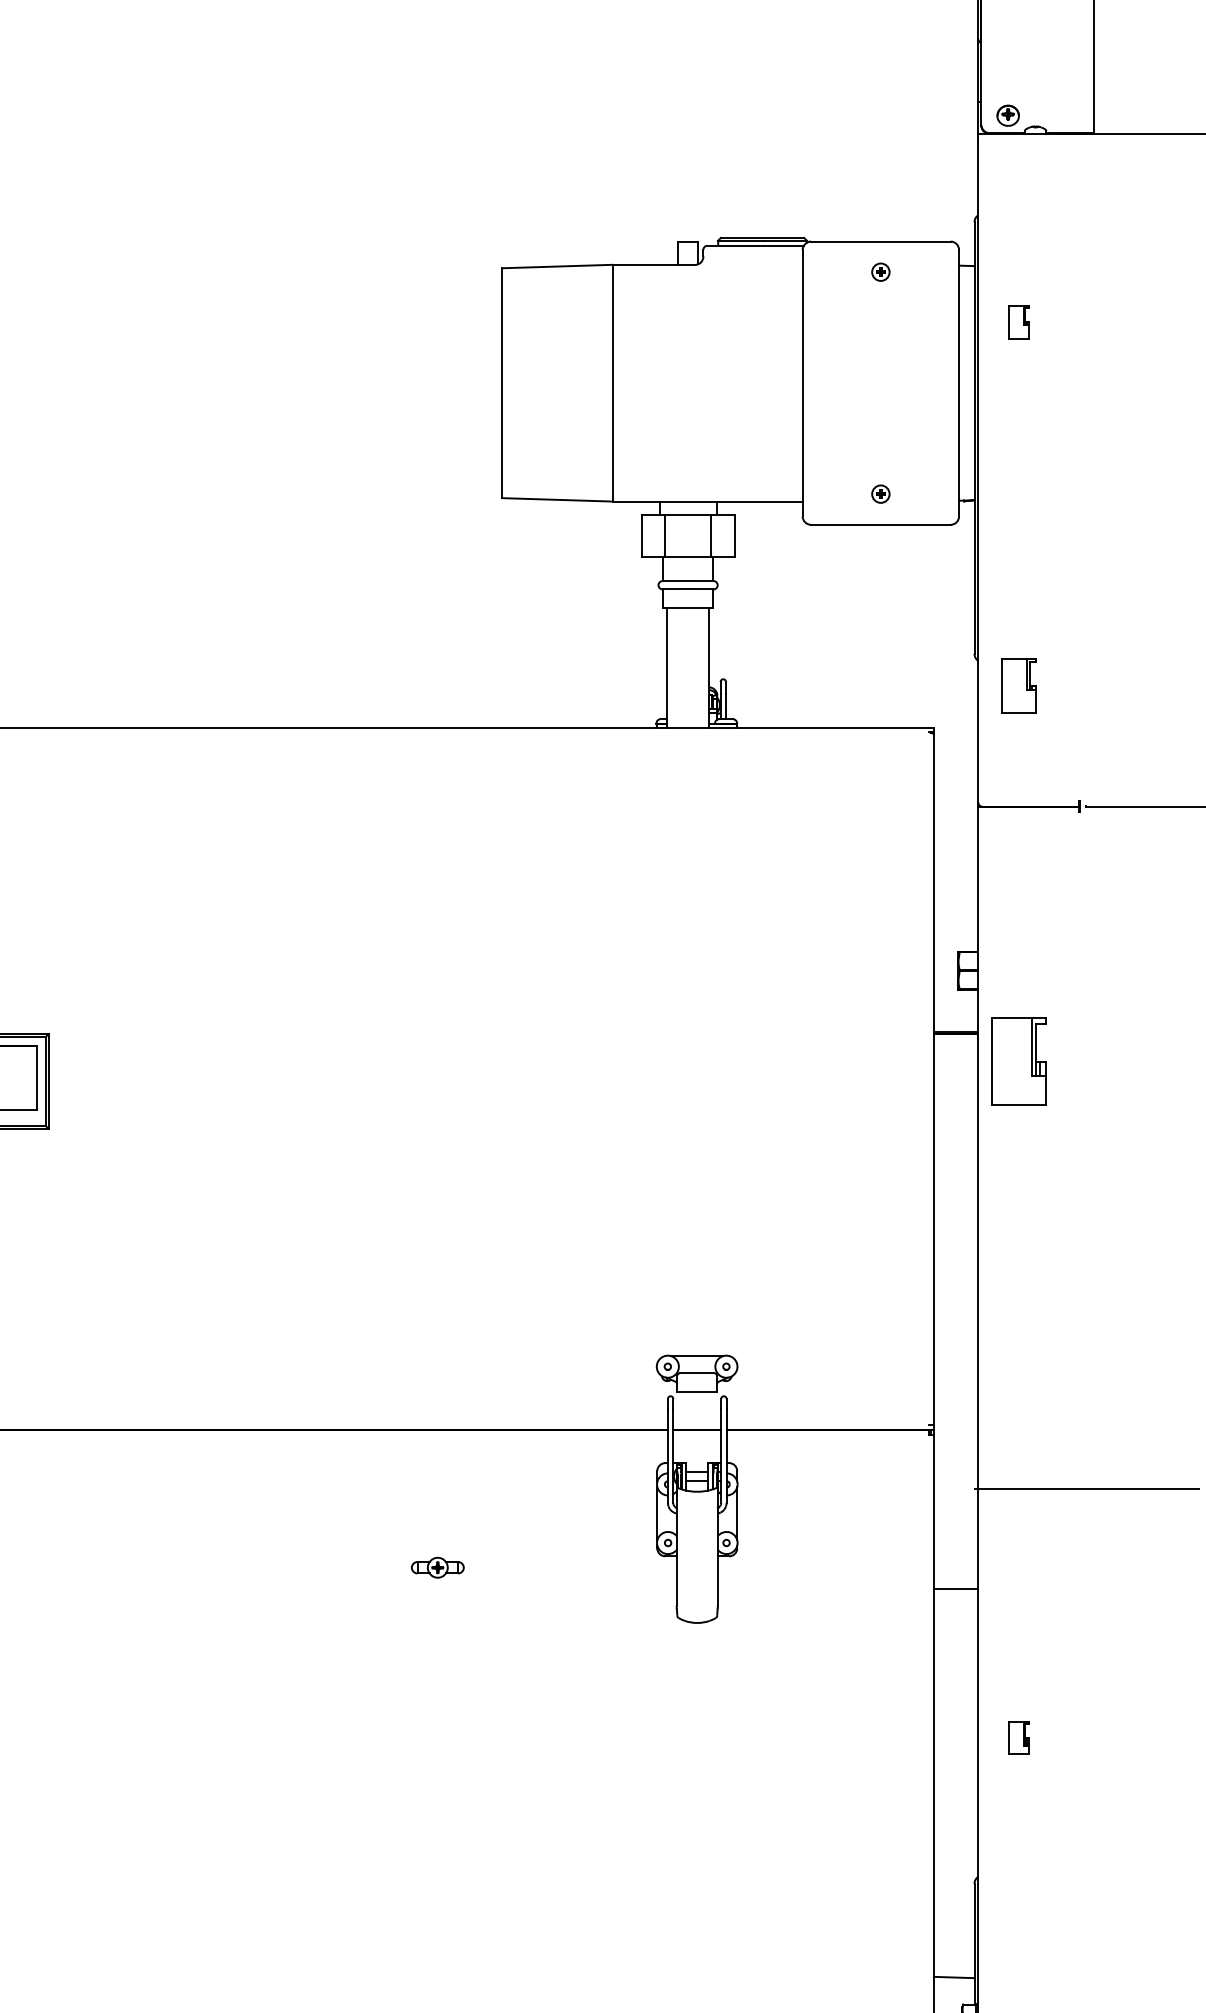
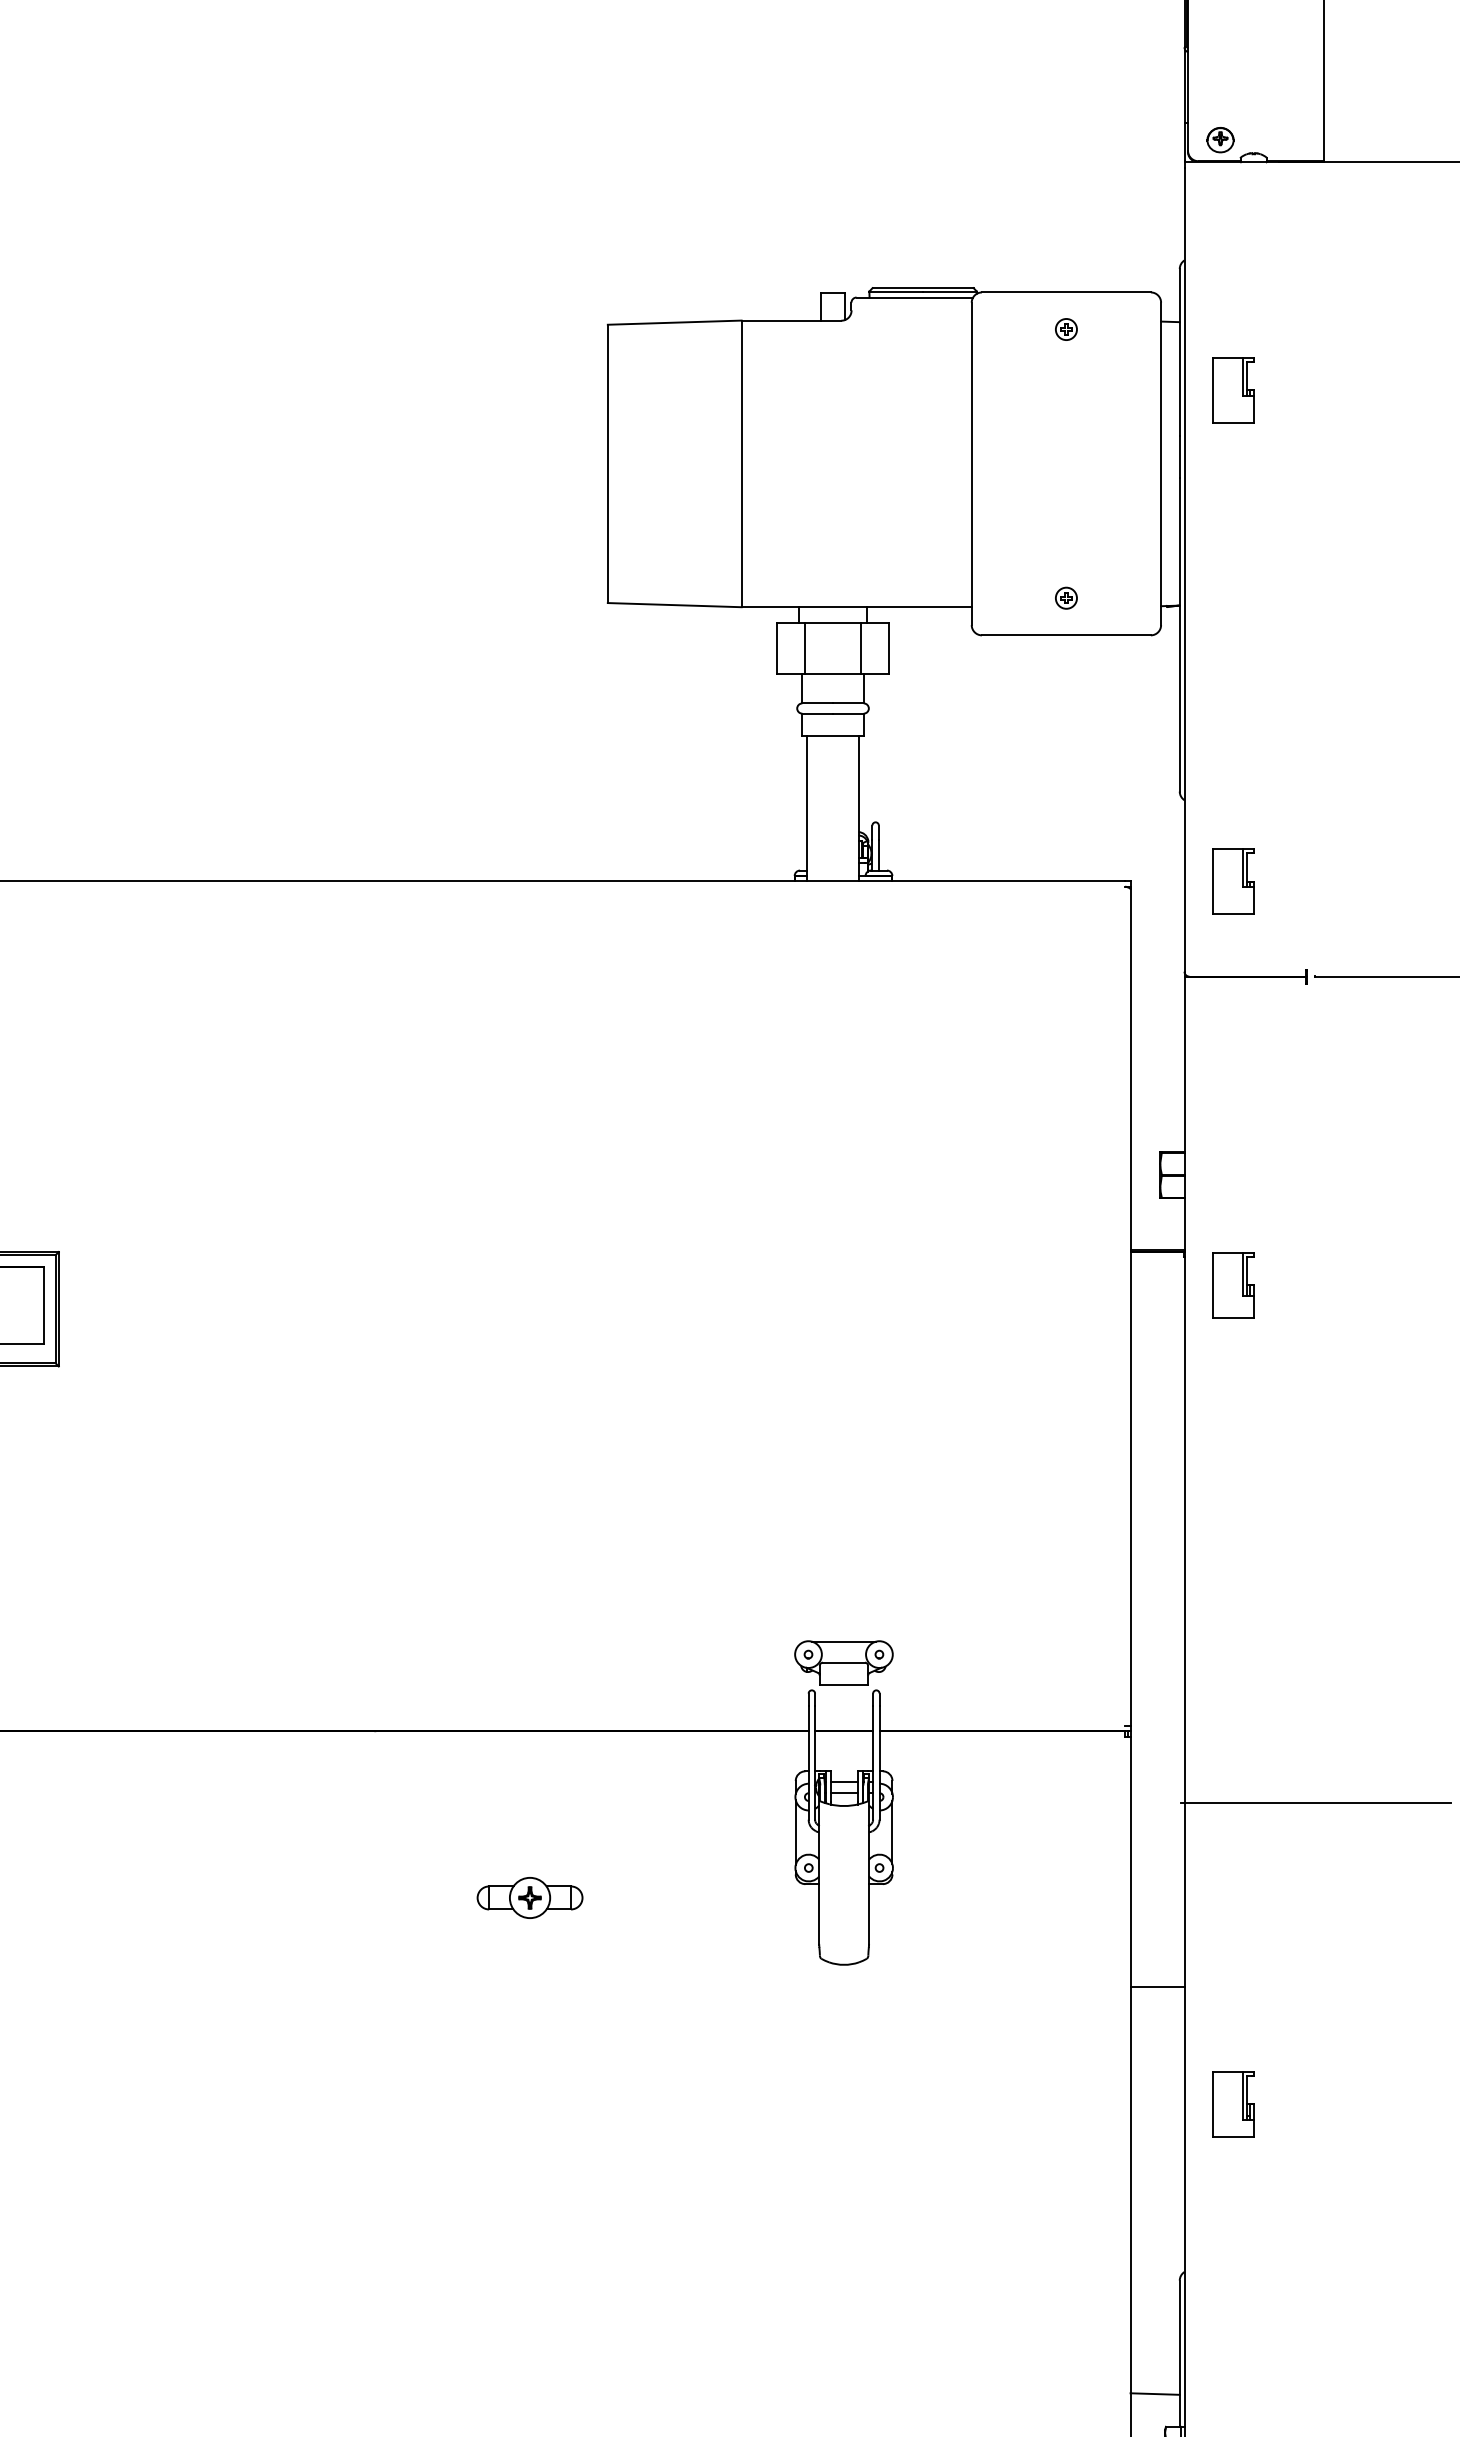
part: (1018, 322) -> (1233, 390), size x1.67
part: (1018, 686) -> (1233, 881), moved
part: (1018, 1061) -> (1233, 1285), size x0.62
part: (437, 1567) -> (529, 1897), size x1.67
line: (956, 1588) -> (1157, 1986), moved
part: (1018, 1738) -> (1233, 2104), size x1.67

